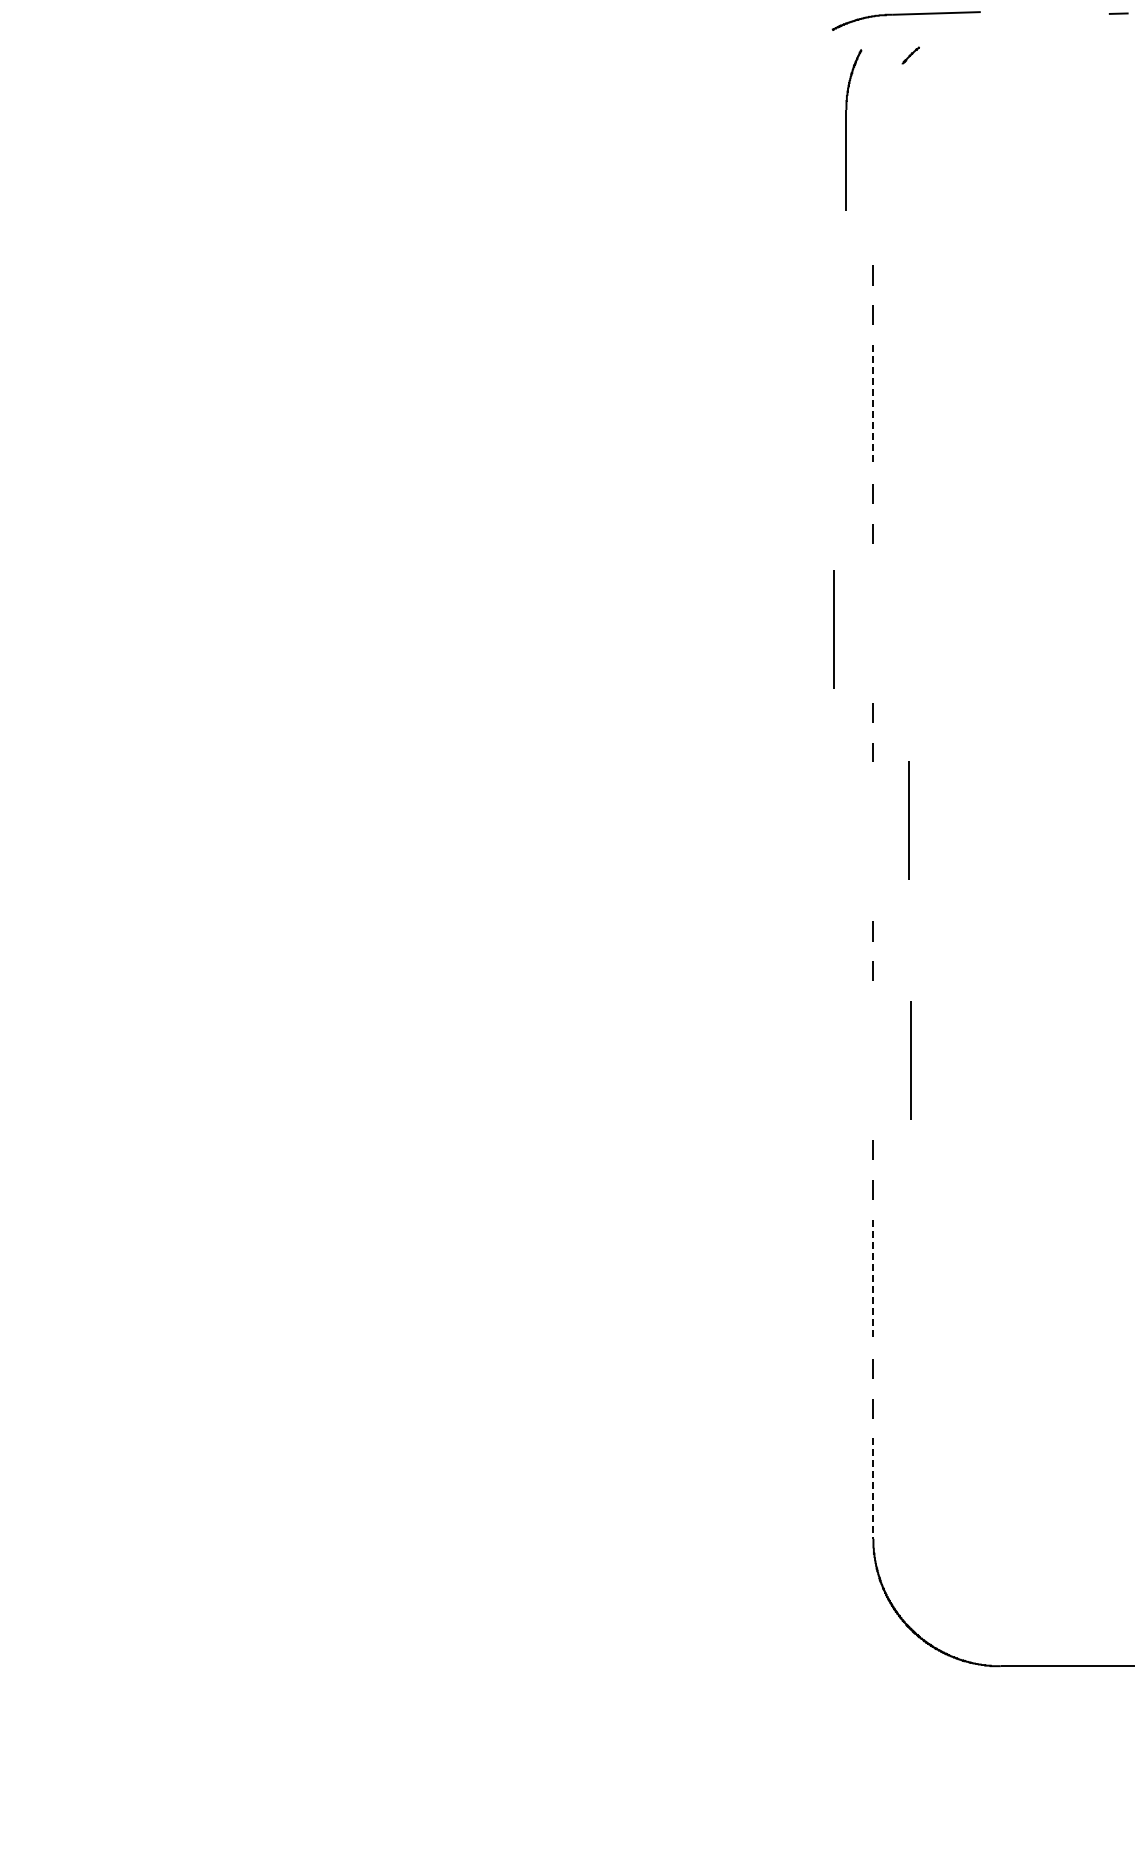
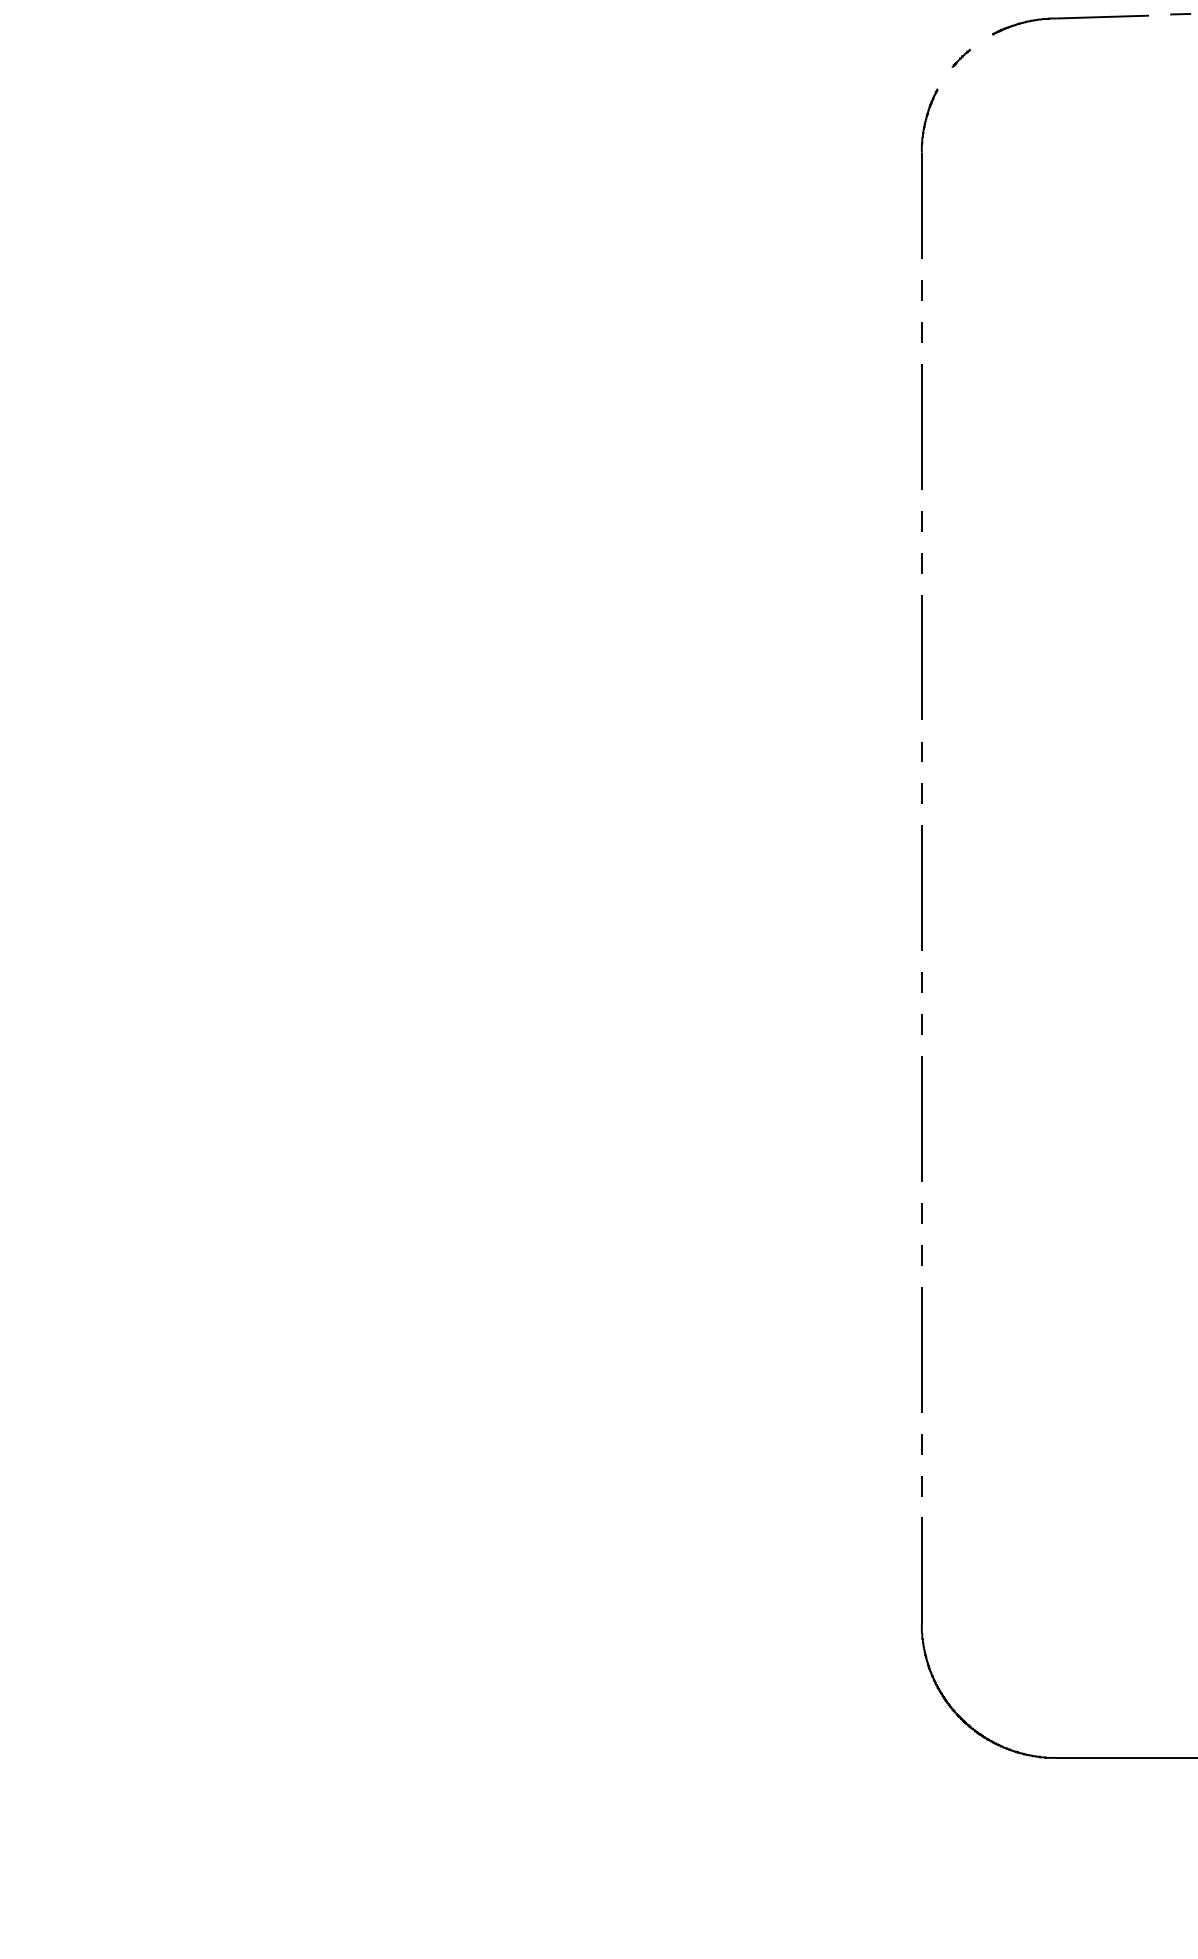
part: (905, 20) -> (1069, 24), moved
part: (846, 129) -> (921, 173), moved
line: (873, 404) -> (921, 426), dashed -> solid
line: (833, 629) -> (920, 657), moved
line: (908, 820) -> (920, 888), moved
line: (910, 1060) -> (920, 1118), moved
line: (873, 1279) -> (921, 1349), dashed -> solid
line: (873, 1488) -> (921, 1570), dashed -> solid

